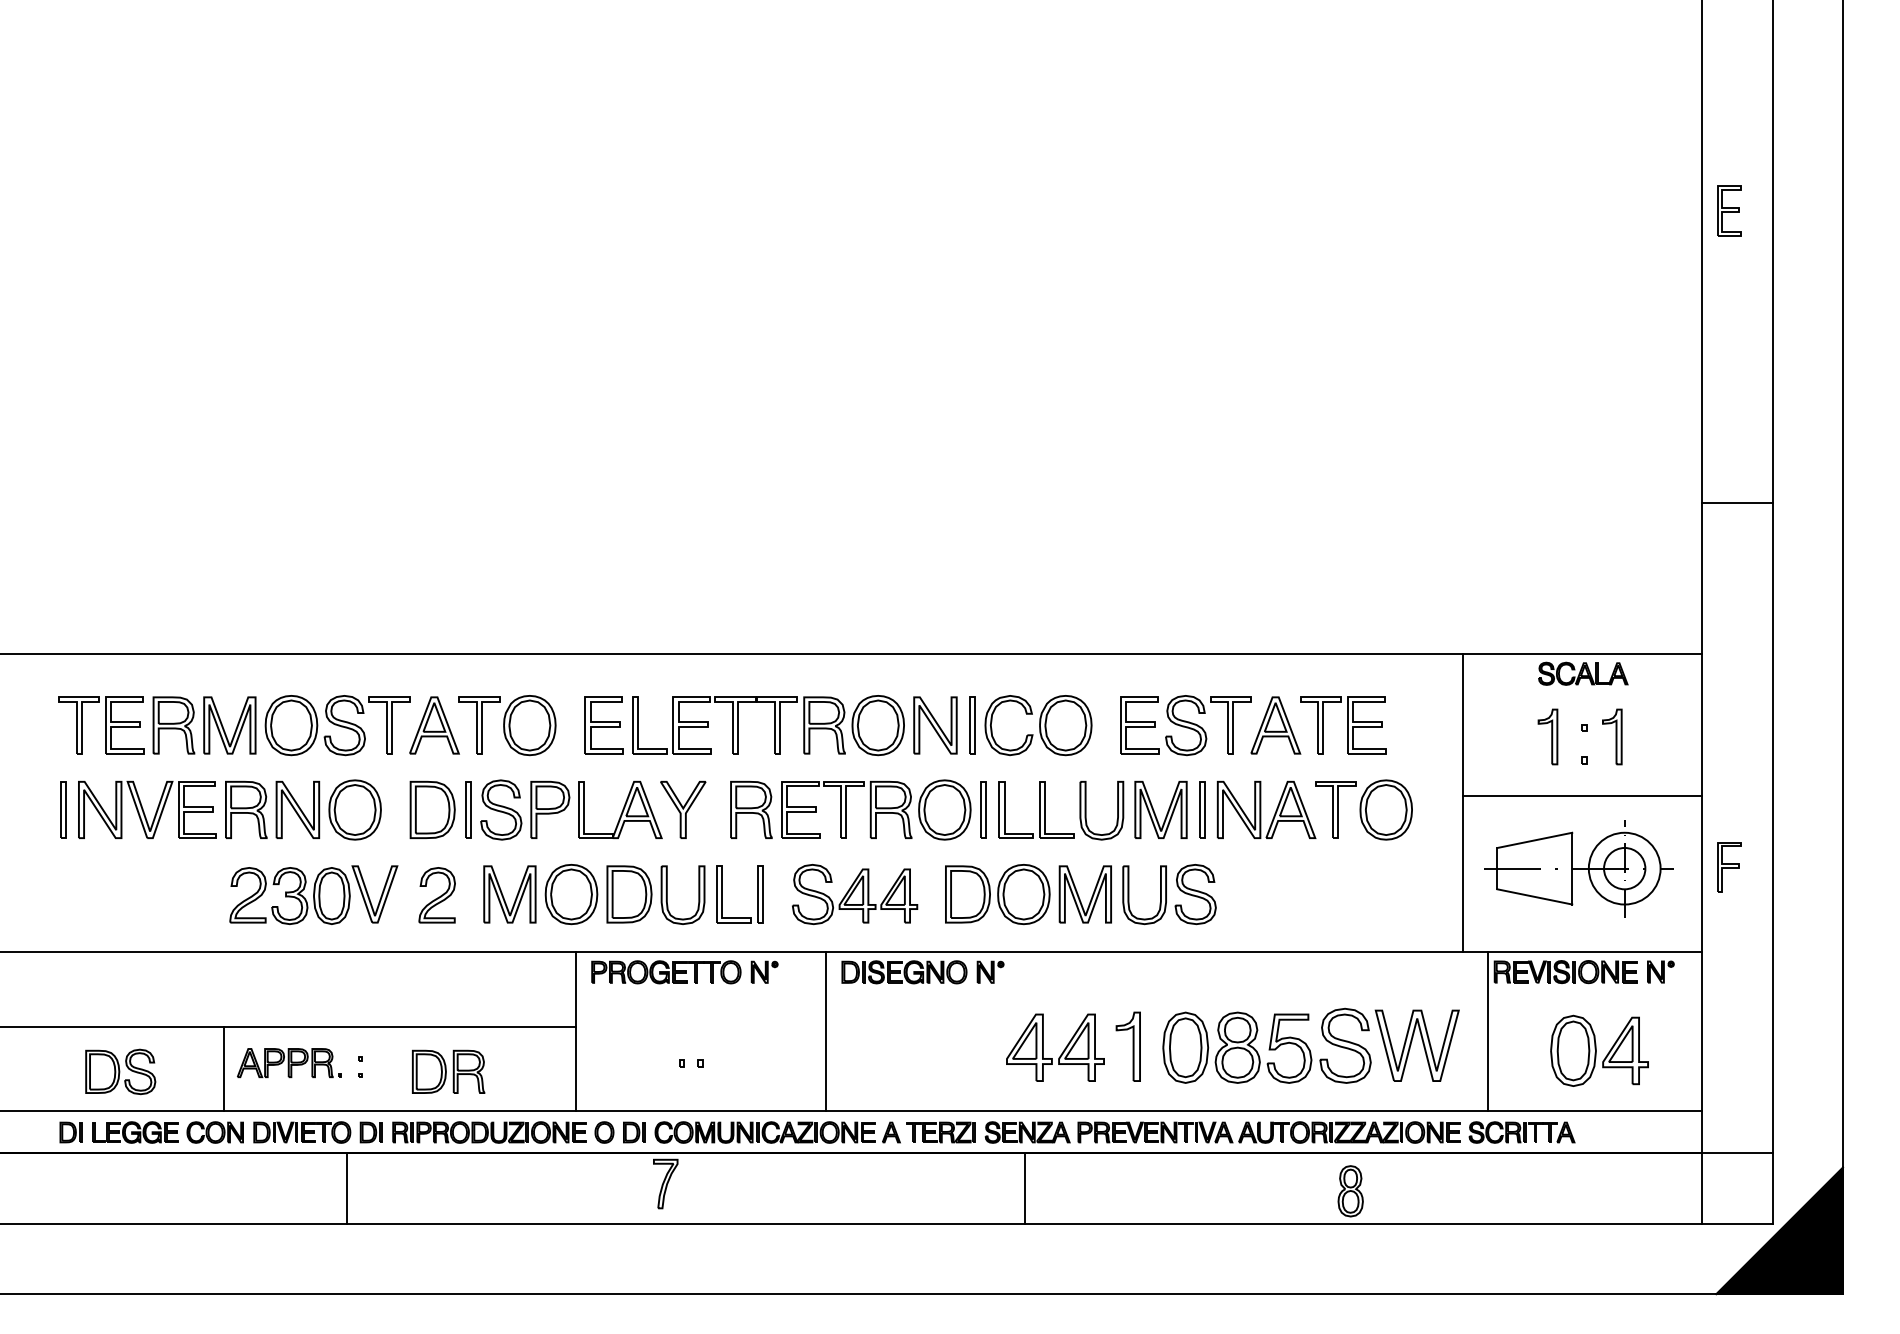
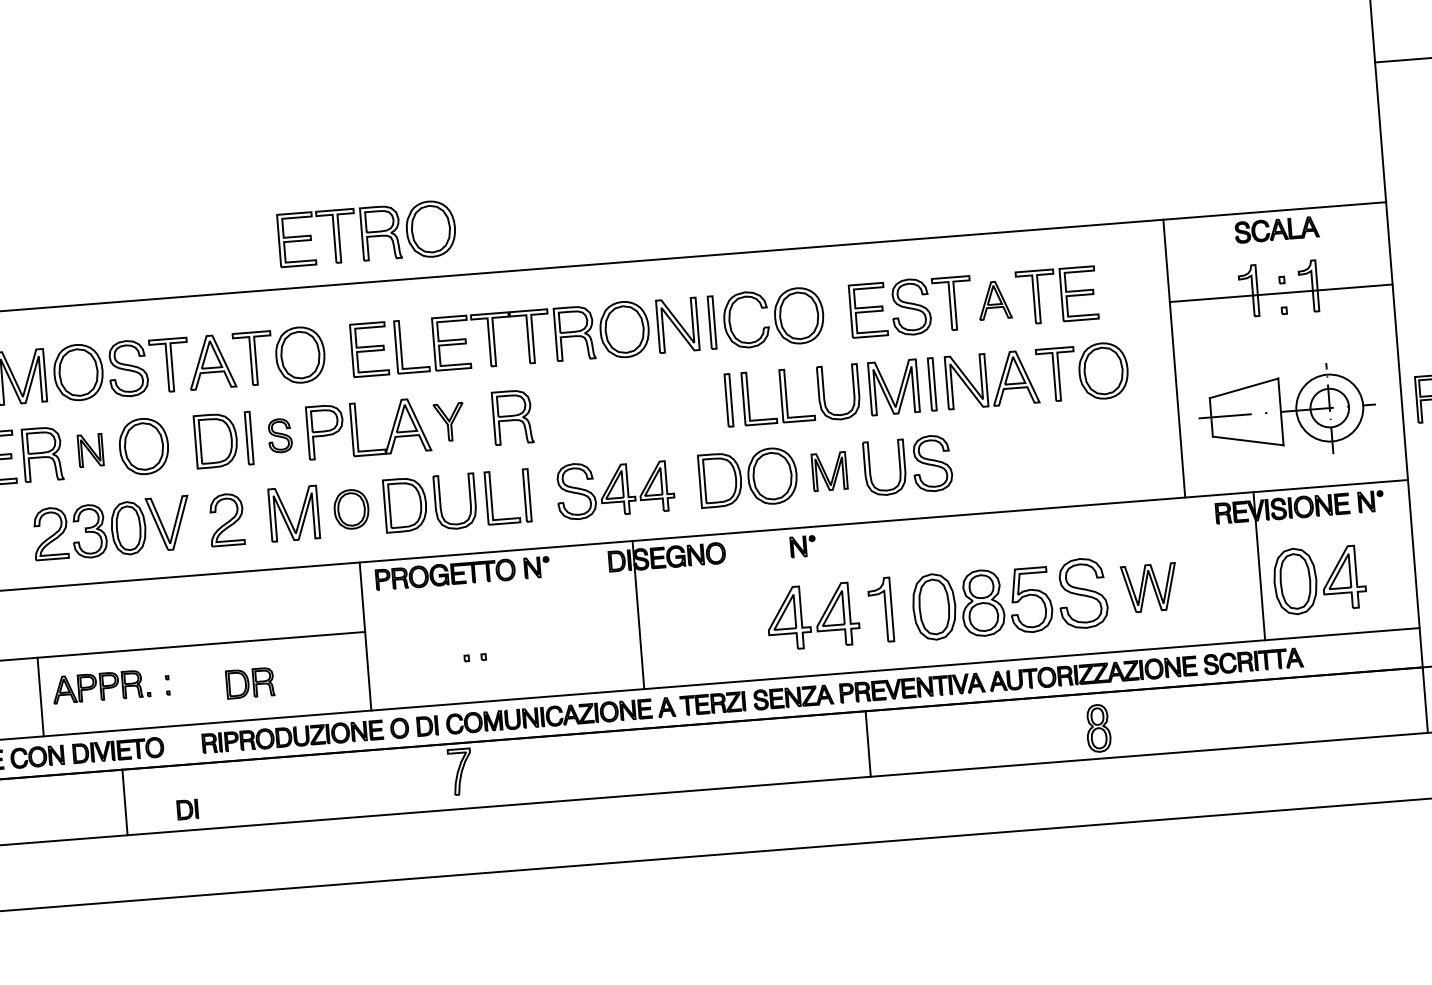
part: (1275, 725) -> (994, 300), size x0.7
line: (1582, 795) -> (1281, 292), moved
part: (297, 809) -> (90, 450), size x0.6
part: (501, 809) -> (280, 435), size x0.6
part: (683, 809) -> (449, 421), size x0.7
part: (876, 809) -> (367, 233), moved
part: (571, 894) -> (351, 509), size x0.7
part: (1084, 894) -> (828, 471), size x0.7
part: (990, 971) -> (802, 545), moved
line: (826, 1031) -> (638, 614), moved
line: (1488, 1031) -> (1259, 566), moved
part: (1416, 1045) -> (1148, 587), size x0.7
part: (448, 1071) -> (250, 683), size x0.7
part: (370, 1132) -> (186, 809), moved
line: (346, 1188) -> (124, 802), moved
line: (1024, 1188) -> (868, 743), moved

